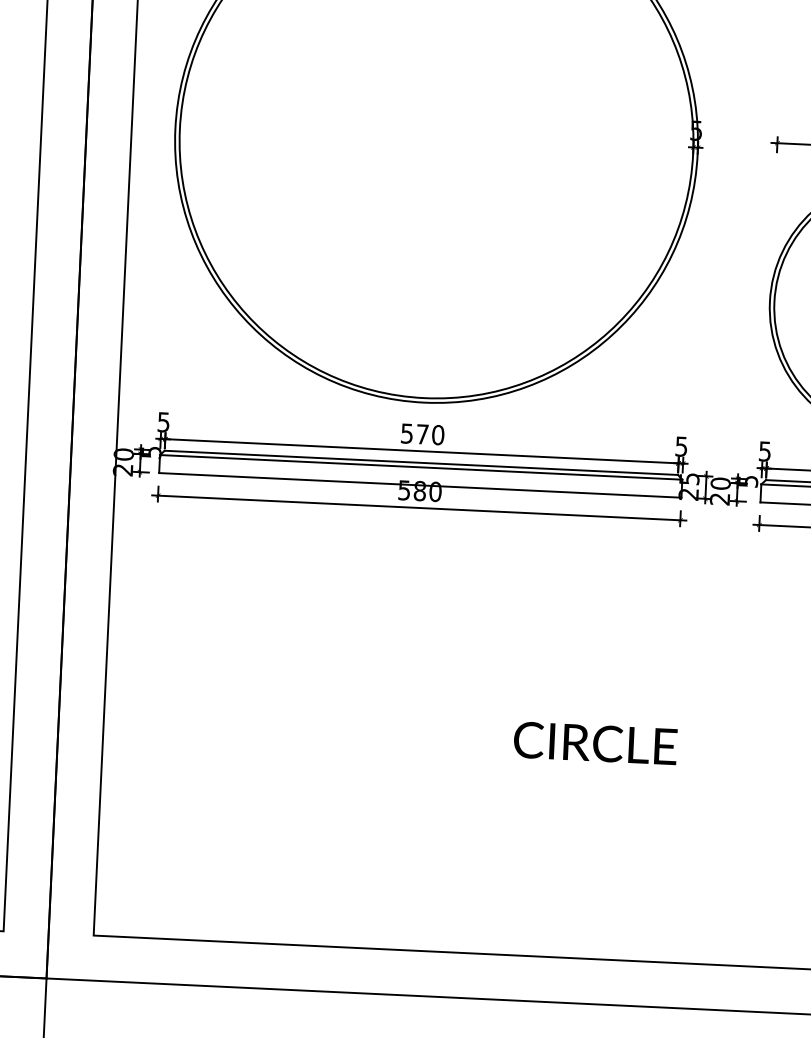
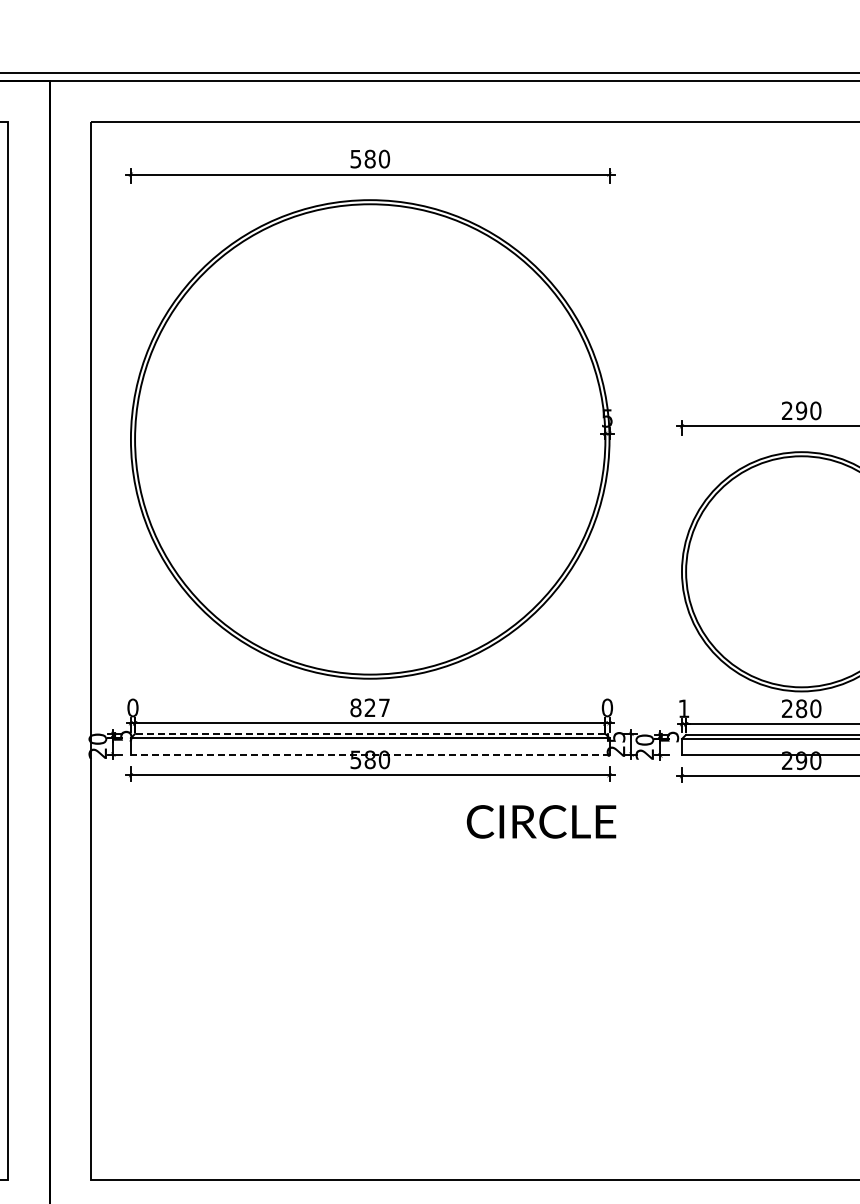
text: (163, 421) -> (132, 707), 5 -> 0
text: (423, 434) -> (370, 707), 570 -> 827
text: (681, 446) -> (607, 707), 5 -> 0
text: (764, 451) -> (683, 708), 5 -> 1
line: (420, 462) -> (369, 733), solid -> dashed
line: (419, 485) -> (369, 754), solid -> dashed
text: (595, 742) -> (541, 821), moved

